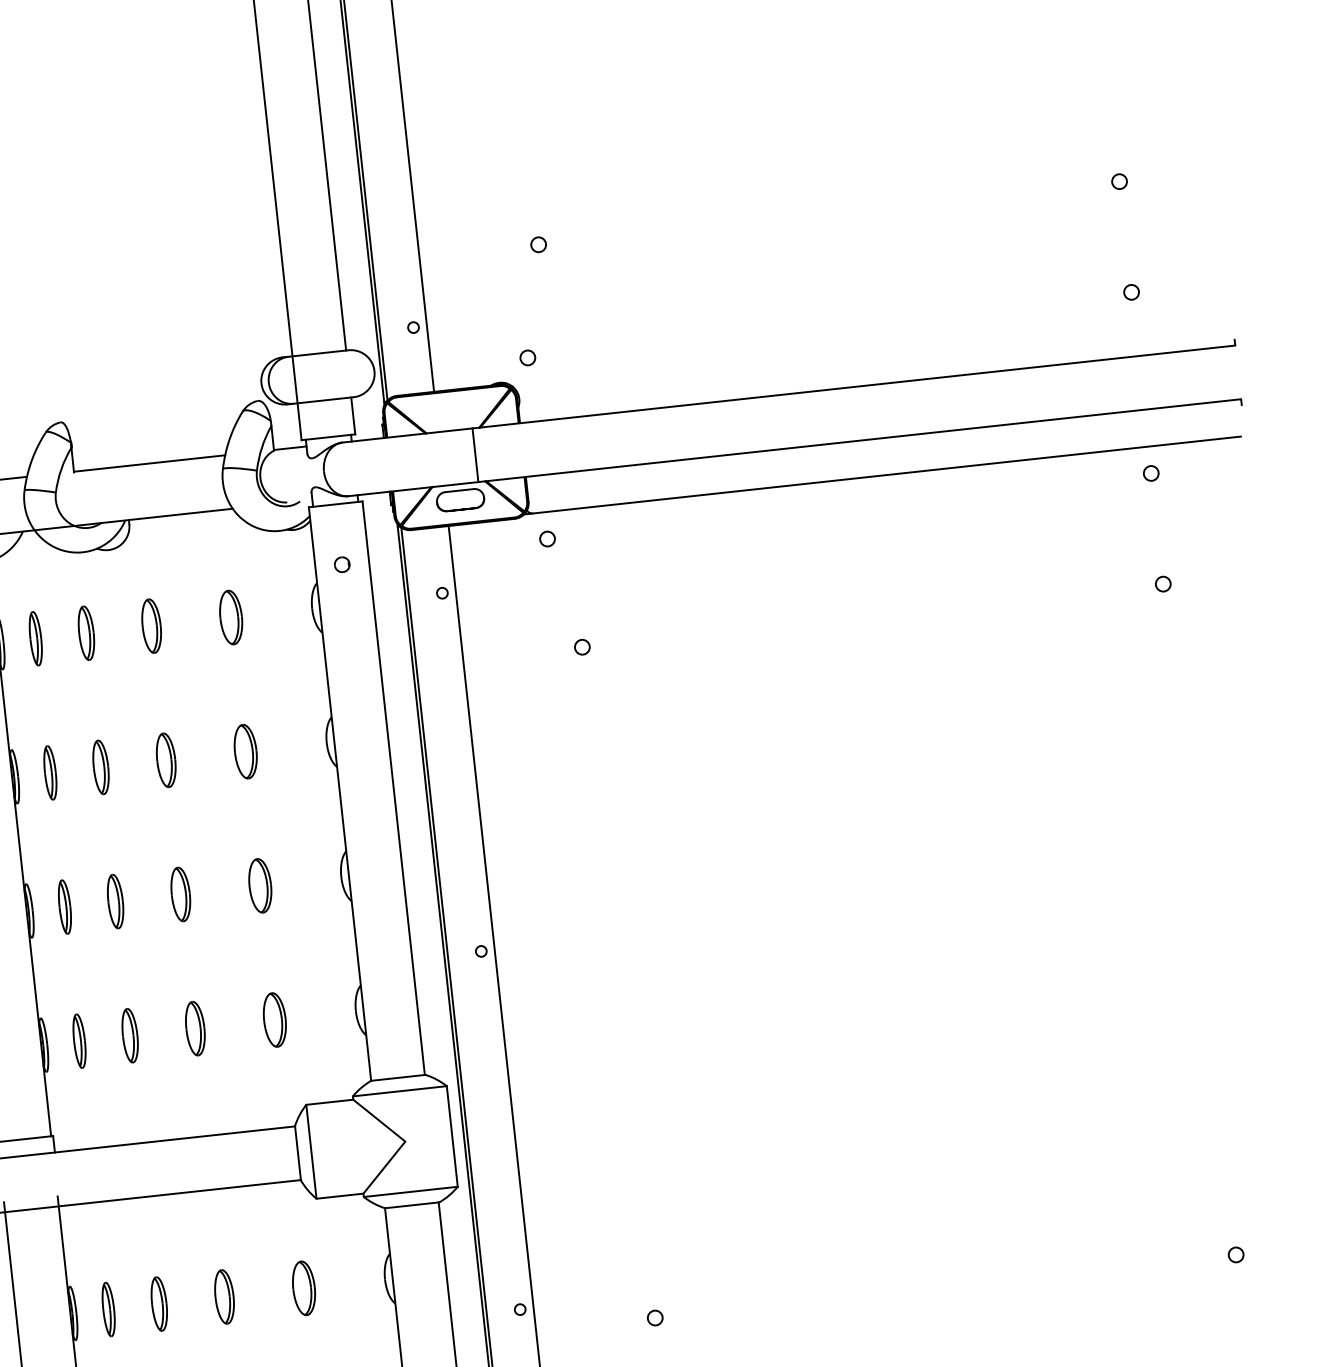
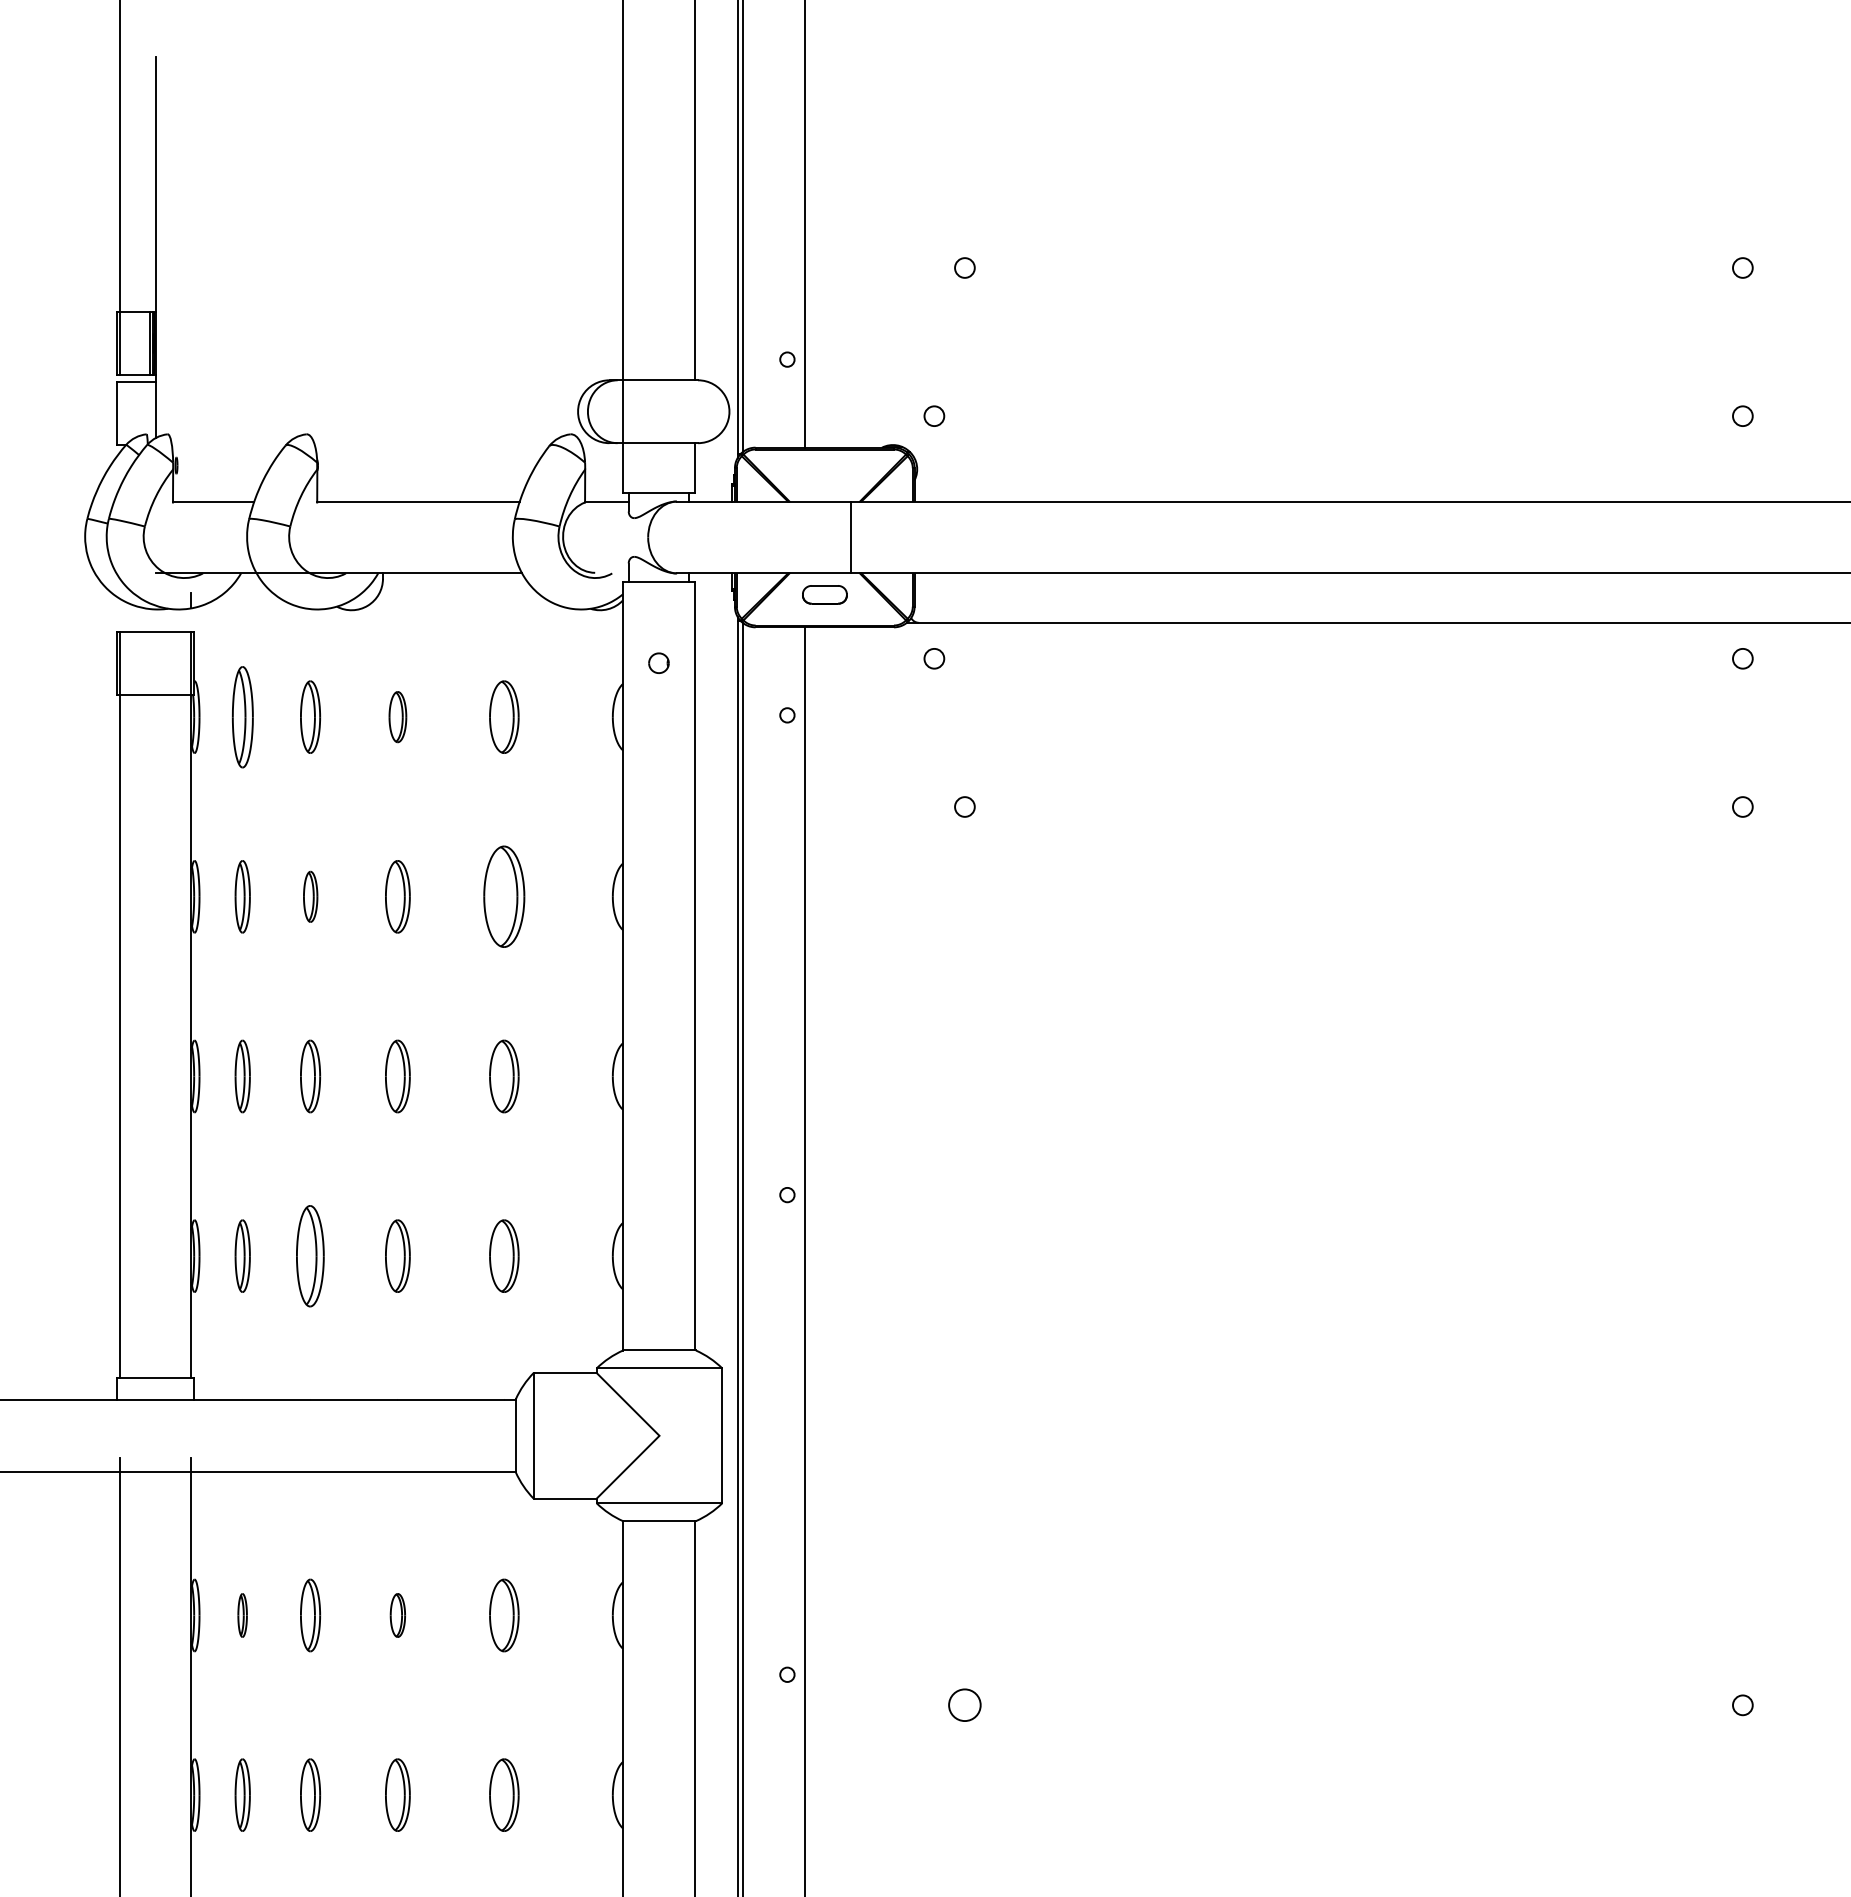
part: (460, 499) -> (824, 594), size x0.7
part: (151, 625) -> (397, 716), size x0.7
part: (35, 638) -> (242, 716), size x1.4
part: (245, 751) -> (504, 896), size x1.4
part: (100, 767) -> (310, 896), size x0.7
part: (130, 1035) -> (310, 1255), size x1.4
part: (224, 1296) -> (397, 1615), size x0.6
part: (108, 1309) -> (242, 1615), size x0.6
circle: (654, 1318) -> (964, 1705), size x1.6

